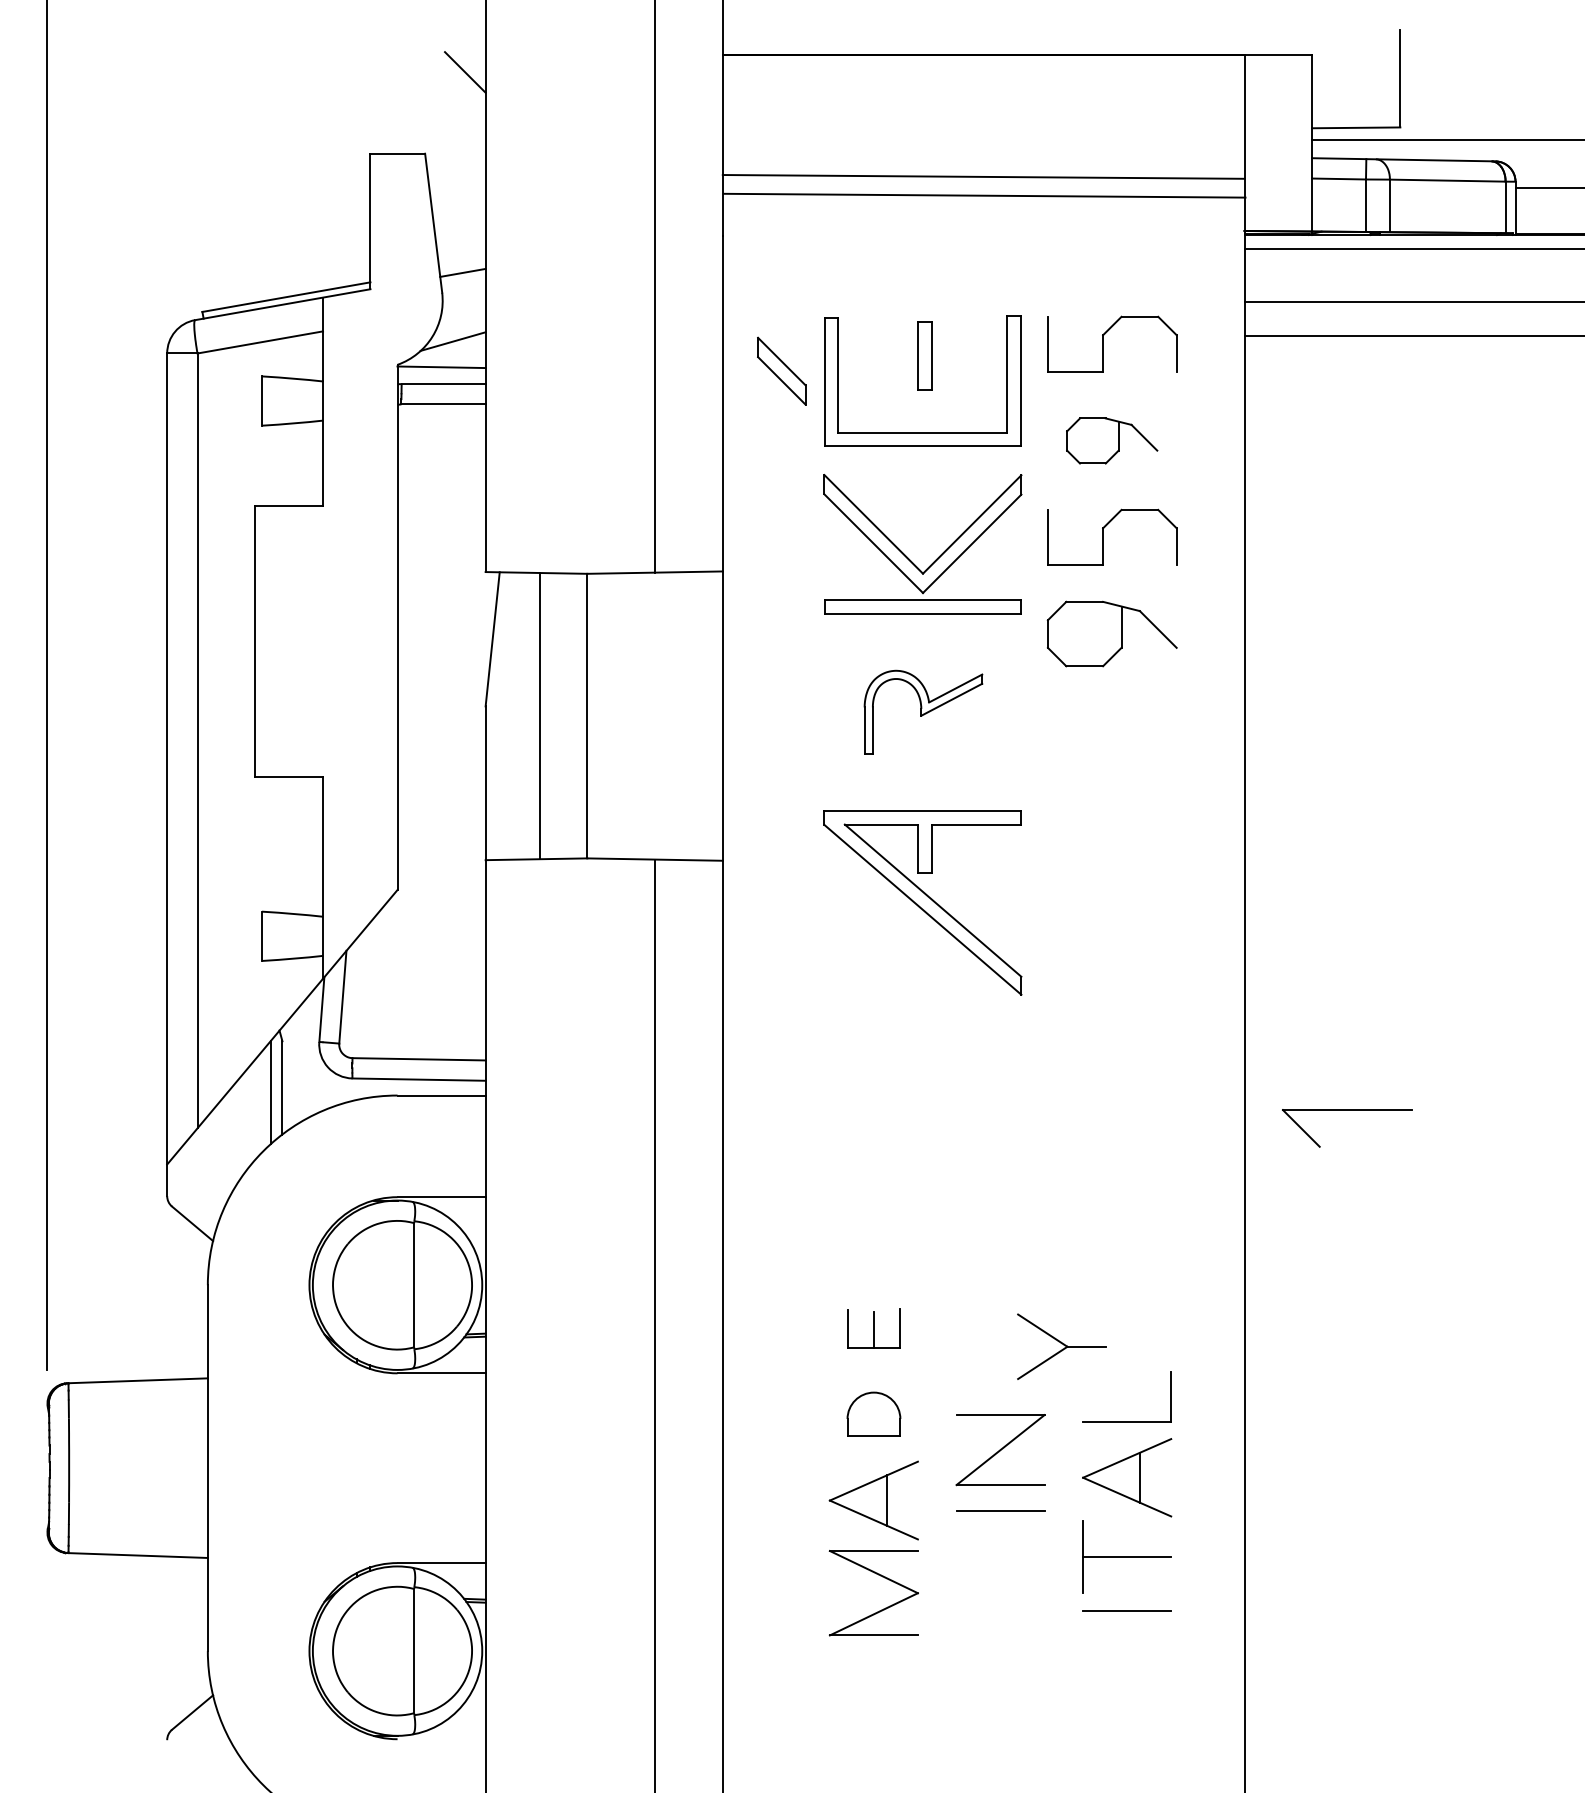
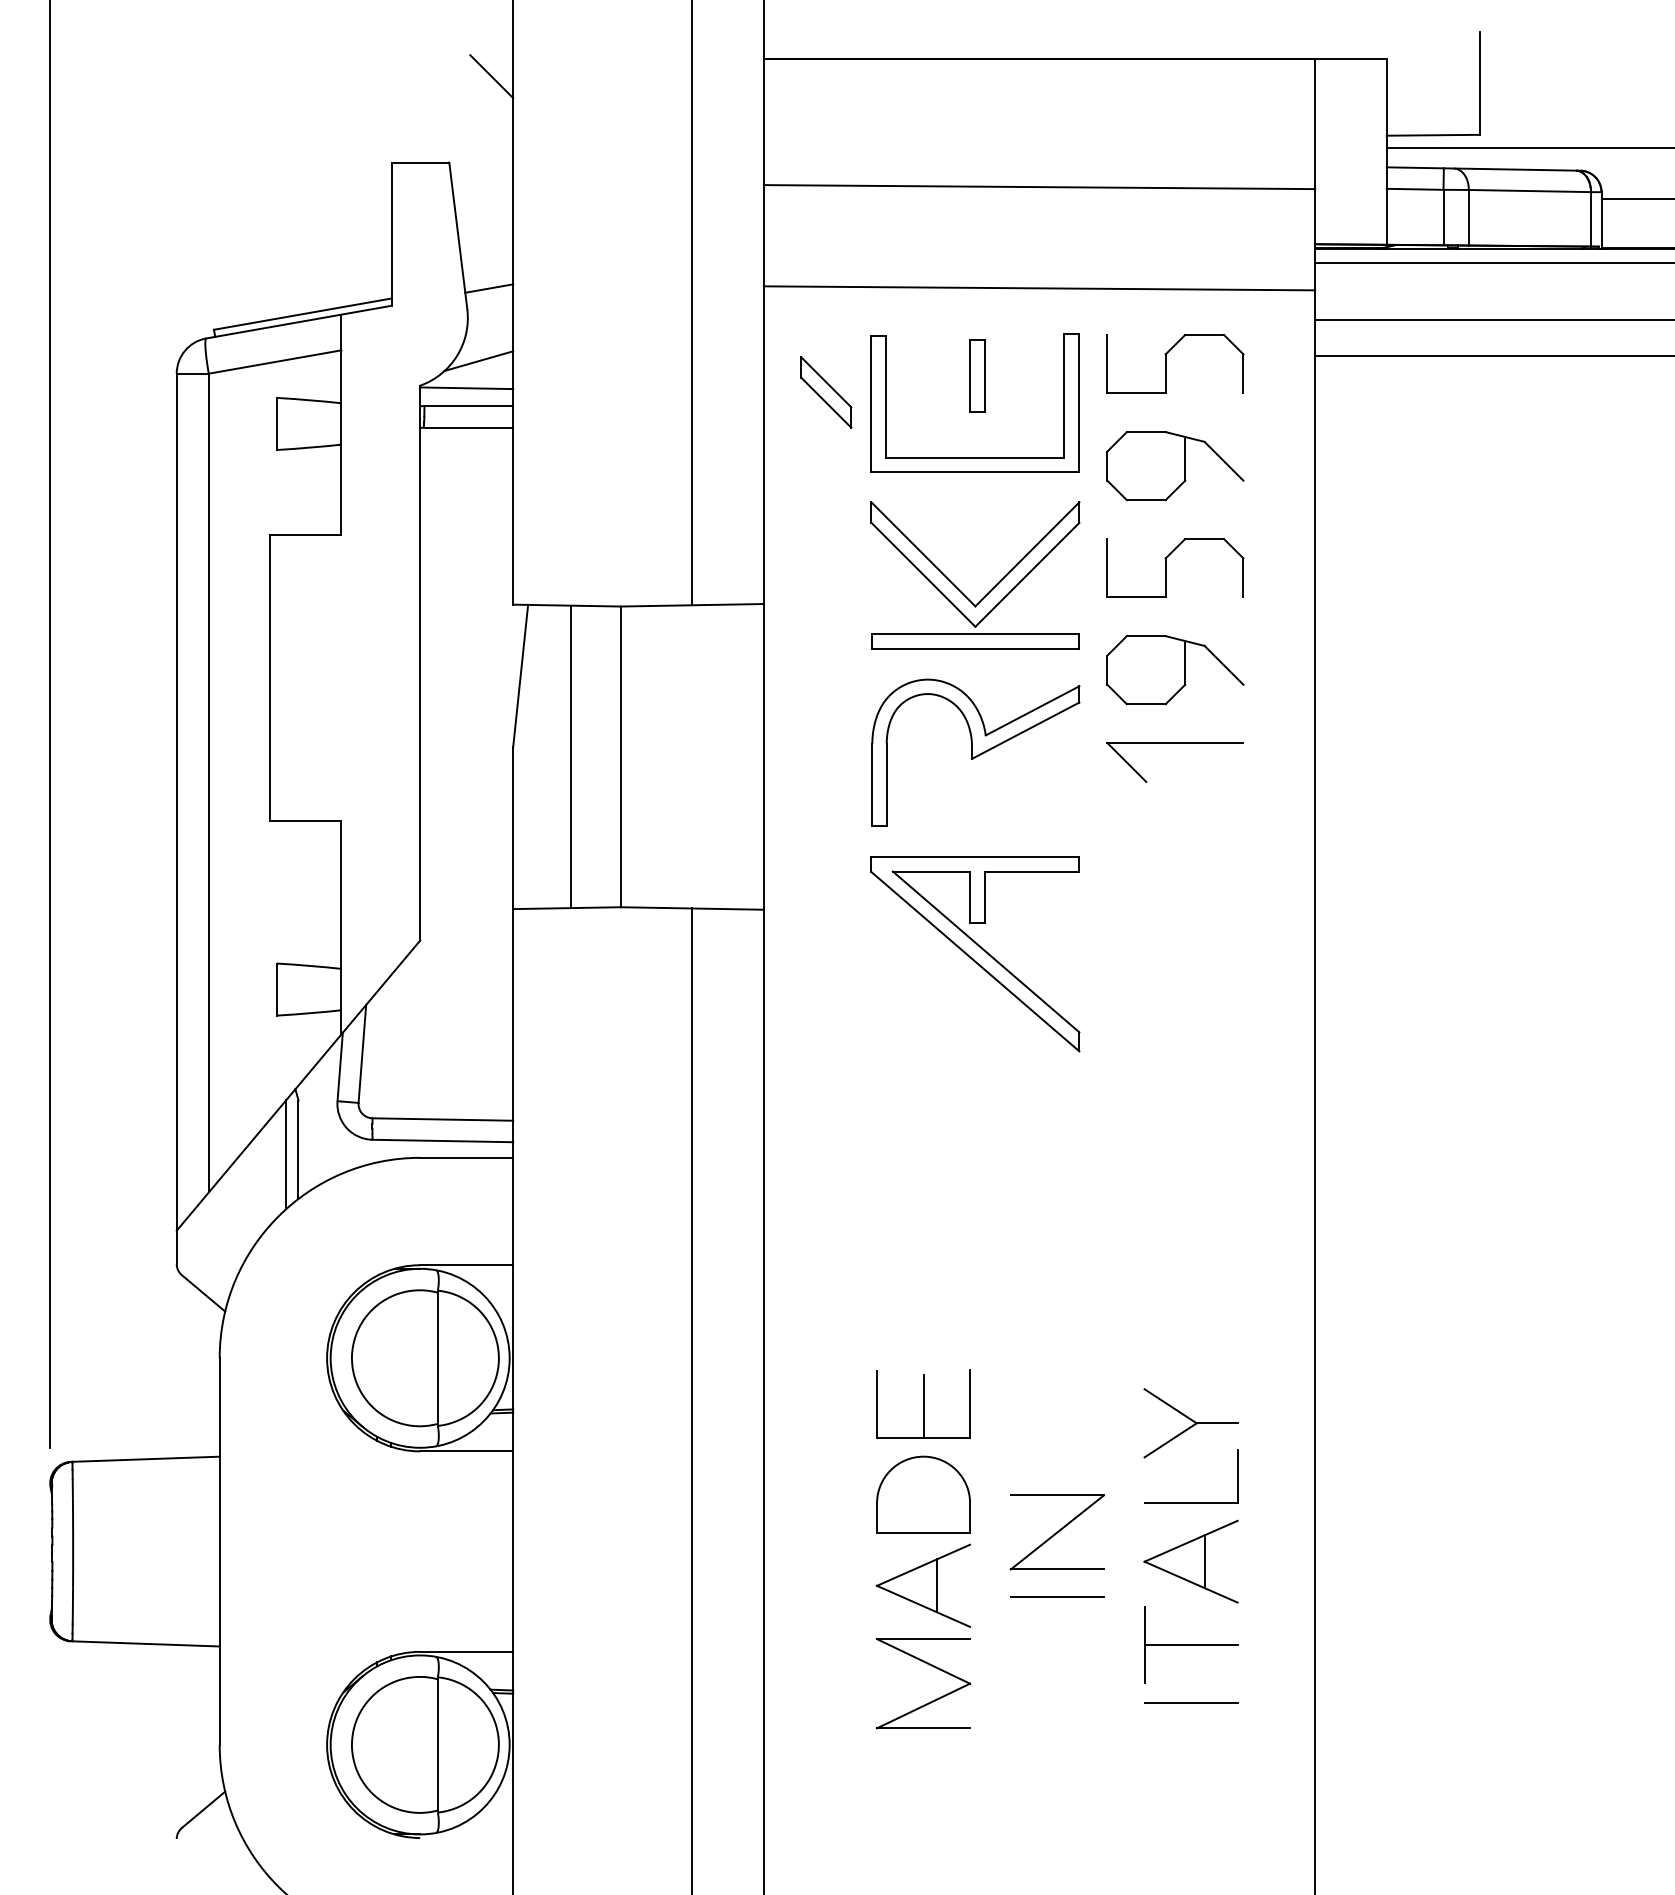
line: (984, 195) -> (1039, 288), moved
part: (1111, 440) -> (1174, 465), size x1.43
part: (923, 712) -> (975, 753), size x1.67
part: (1347, 1110) -> (1175, 743), moved
part: (873, 1328) -> (923, 1403), size x1.67
part: (1061, 1346) -> (1190, 1423), moved
part: (873, 1413) -> (923, 1493), size x1.67

